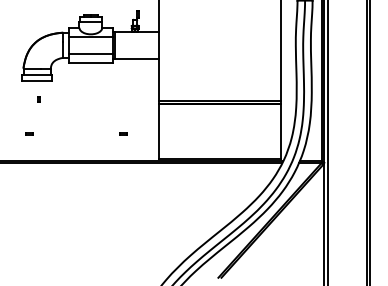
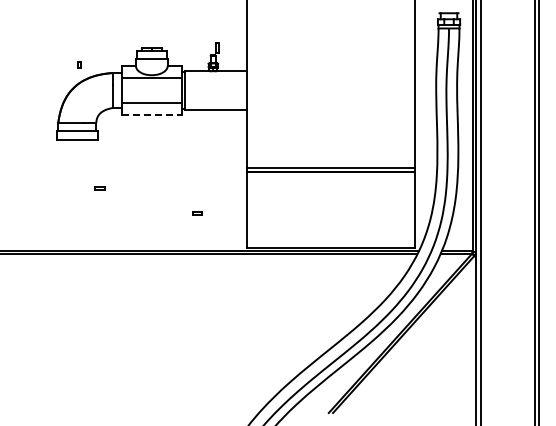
line: (91, 62) -> (152, 114), solid -> dashed
part: (38, 98) -> (79, 64), moved
part: (29, 133) -> (99, 188), moved

